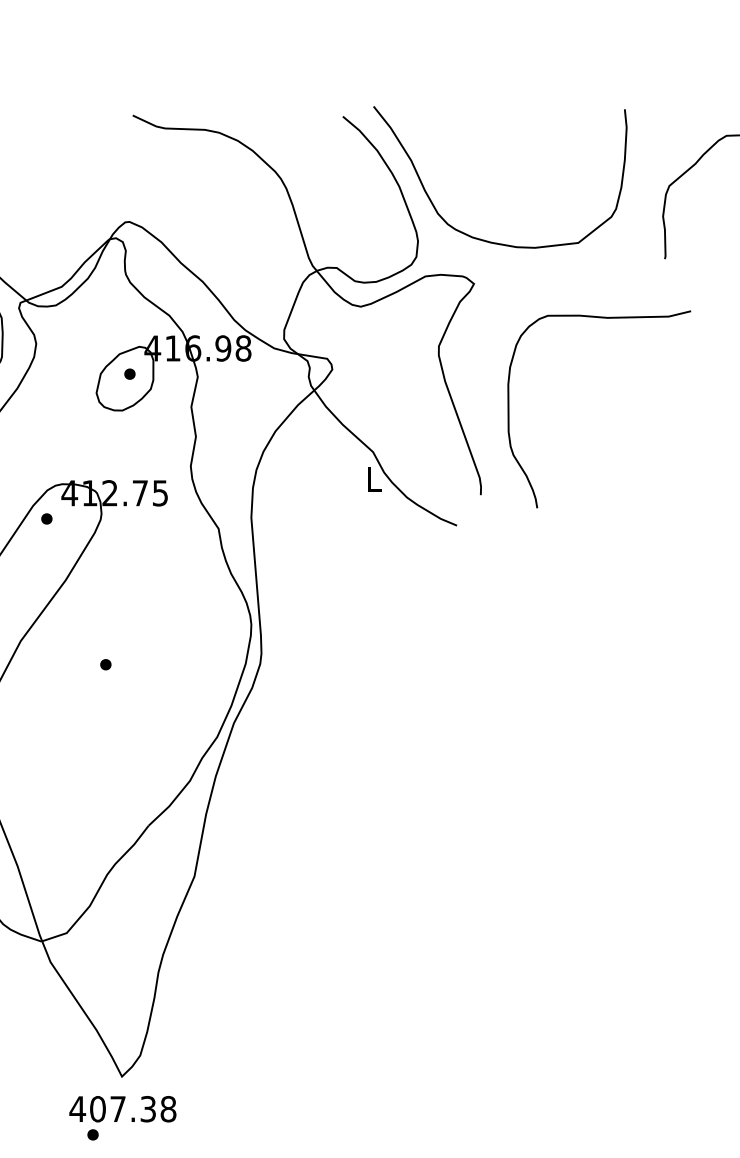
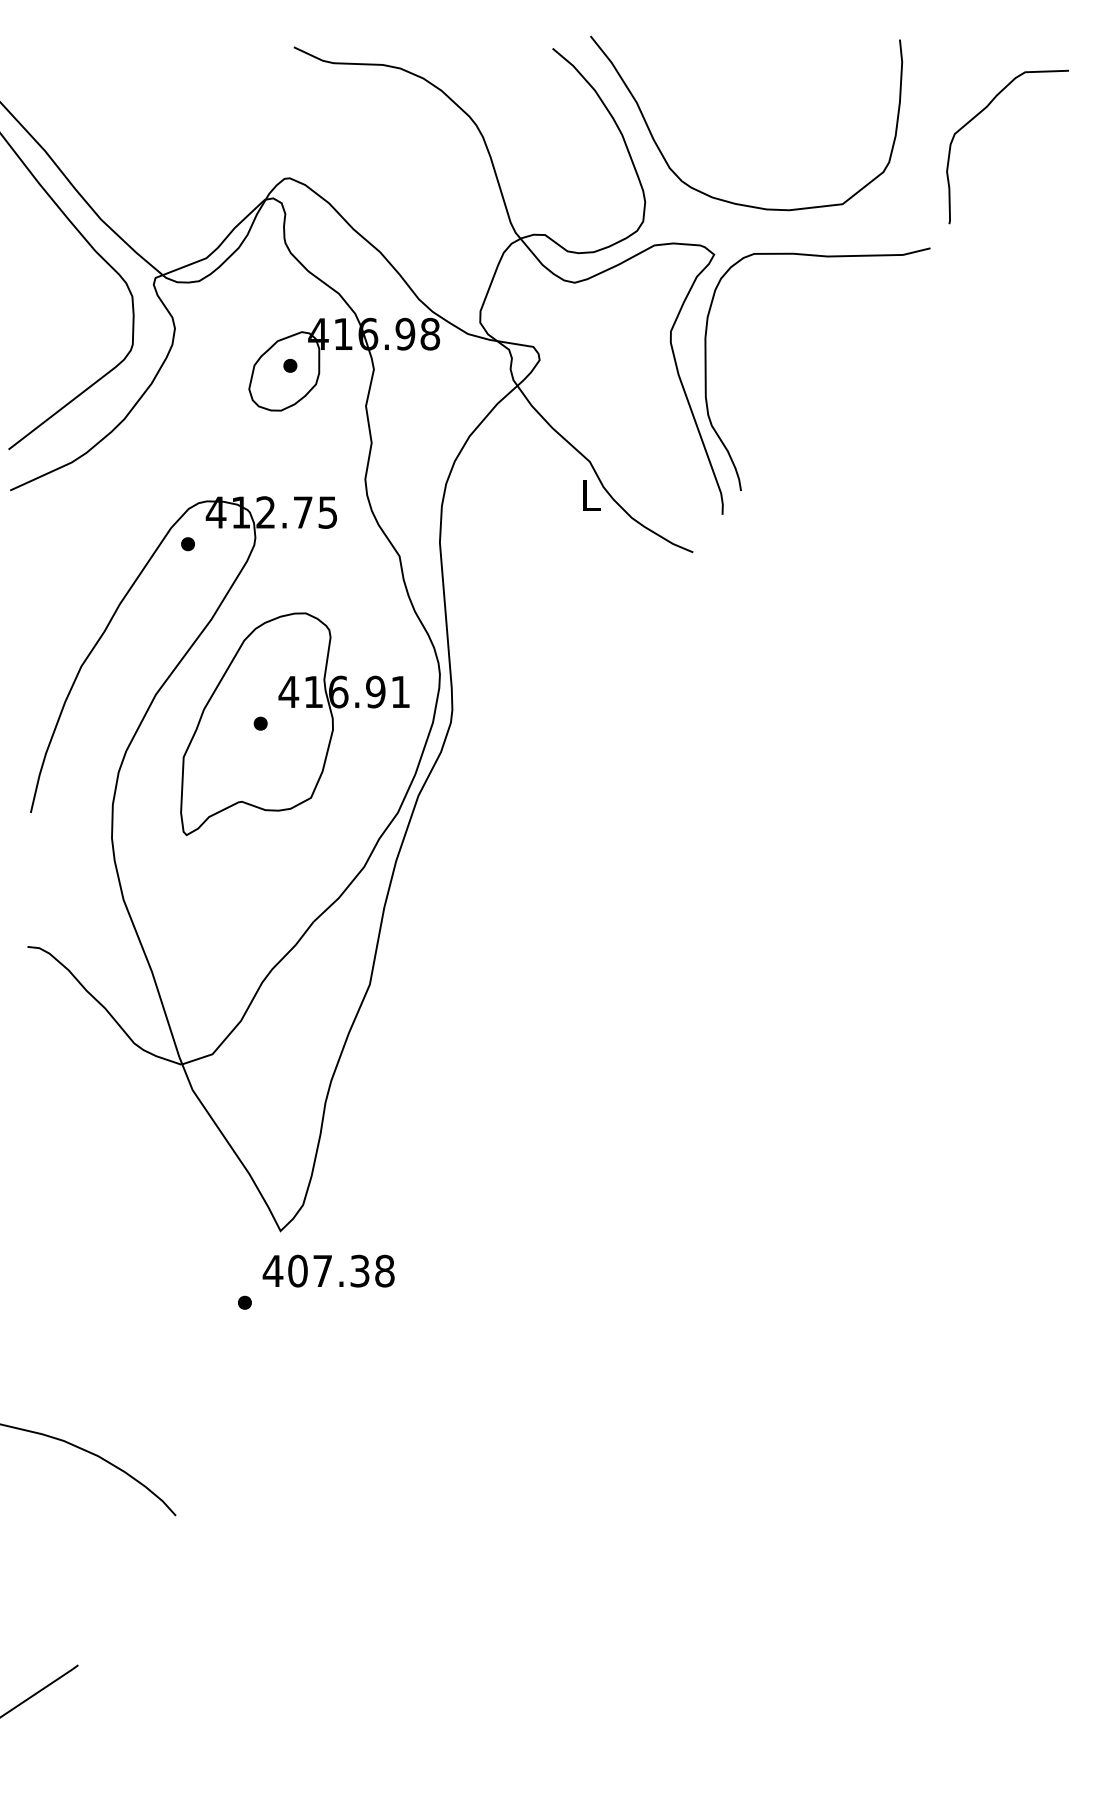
curve: (509, 408) -> (706, 368), moved
part: (133, 665) -> (294, 724), added
text: (122, 1108) -> (328, 1270), moved

